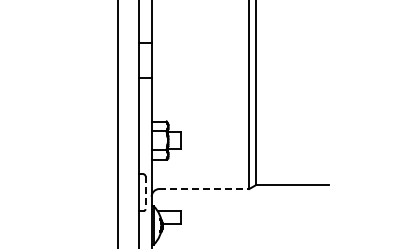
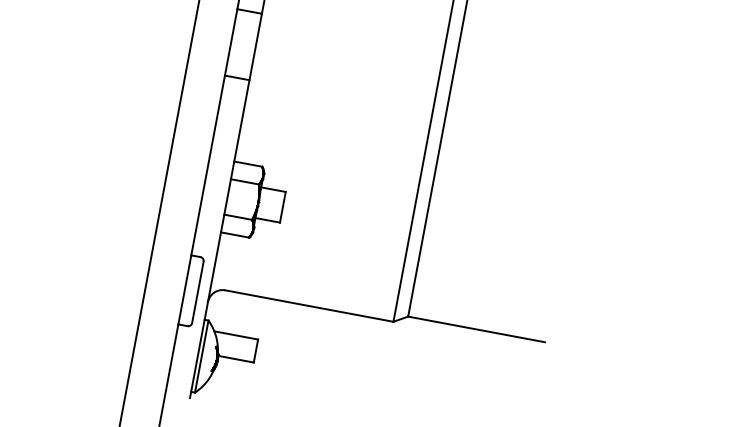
line: (204, 189) -> (309, 306), dashed -> solid
line: (145, 193) -> (197, 293), dashed -> solid

